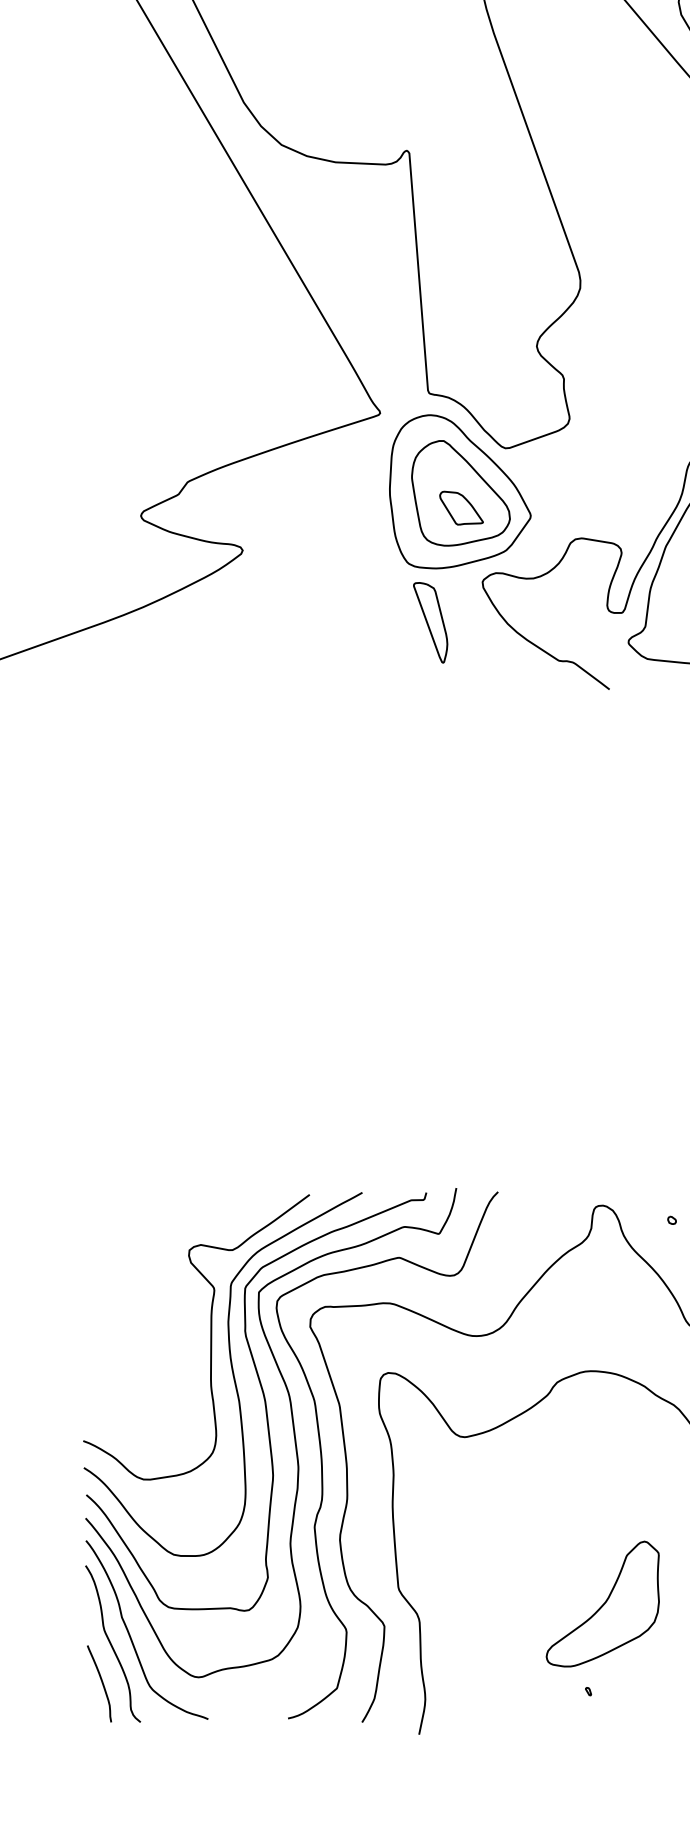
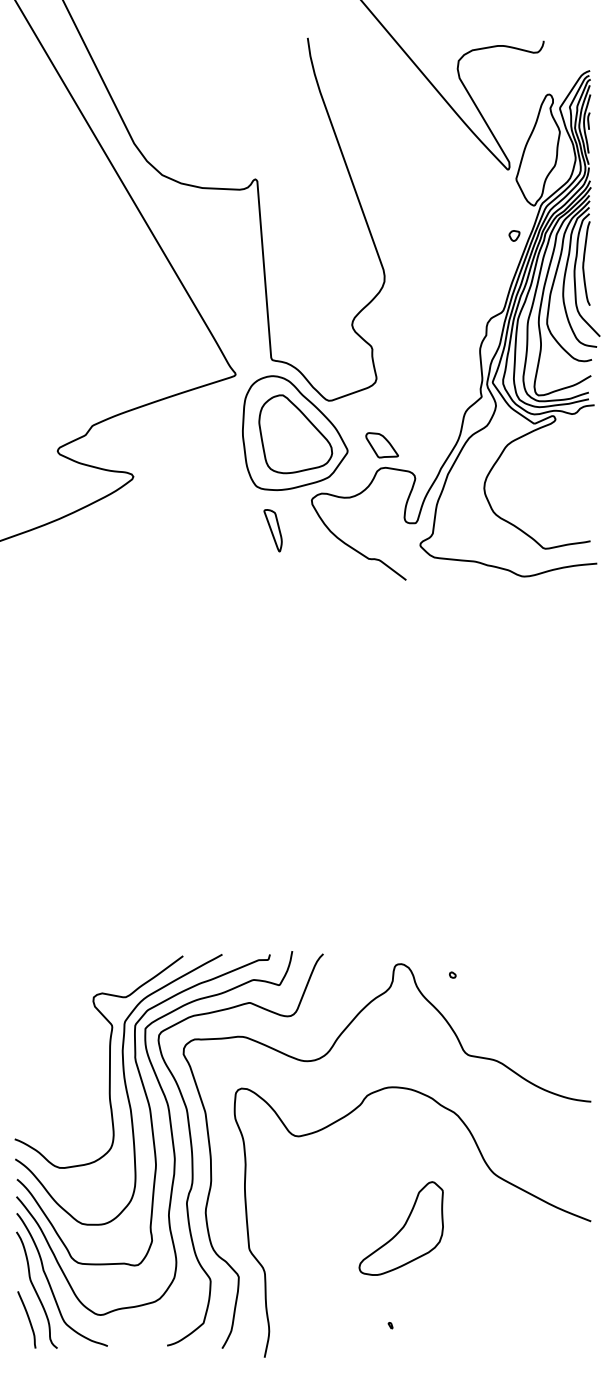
part: (460, 508) -> (381, 445), moved
part: (429, 622) -> (272, 530), size x0.7
part: (601, 1604) -> (400, 1228), moved

